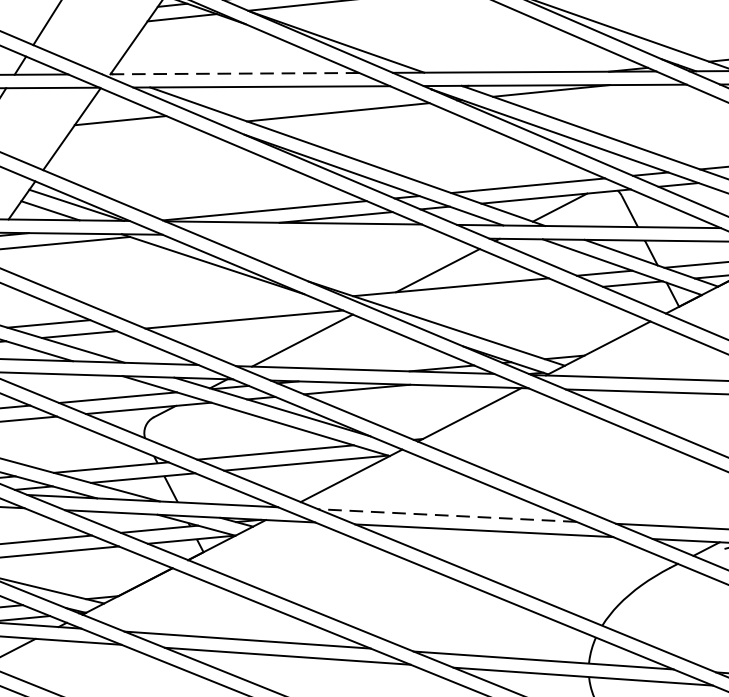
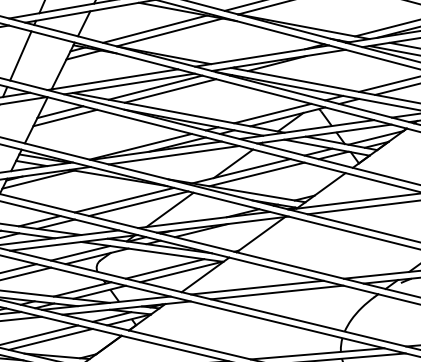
line: (230, 73) -> (112, 79), dashed -> solid
line: (310, 101) -> (155, 87), added
line: (128, 132) -> (65, 117), added
line: (325, 237) -> (173, 155), added
line: (478, 297) -> (256, 174), added
line: (218, 307) -> (124, 199), added
line: (447, 515) -> (257, 287), dashed -> solid

